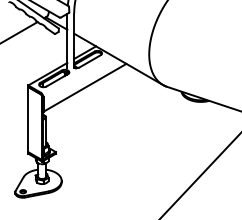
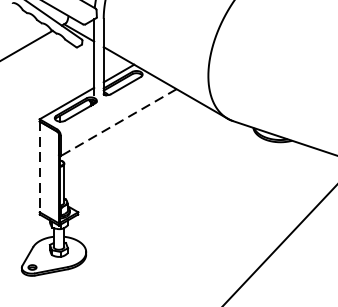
line: (84, 87) -> (118, 122), solid -> dashed
line: (28, 119) -> (39, 166), solid -> dashed

